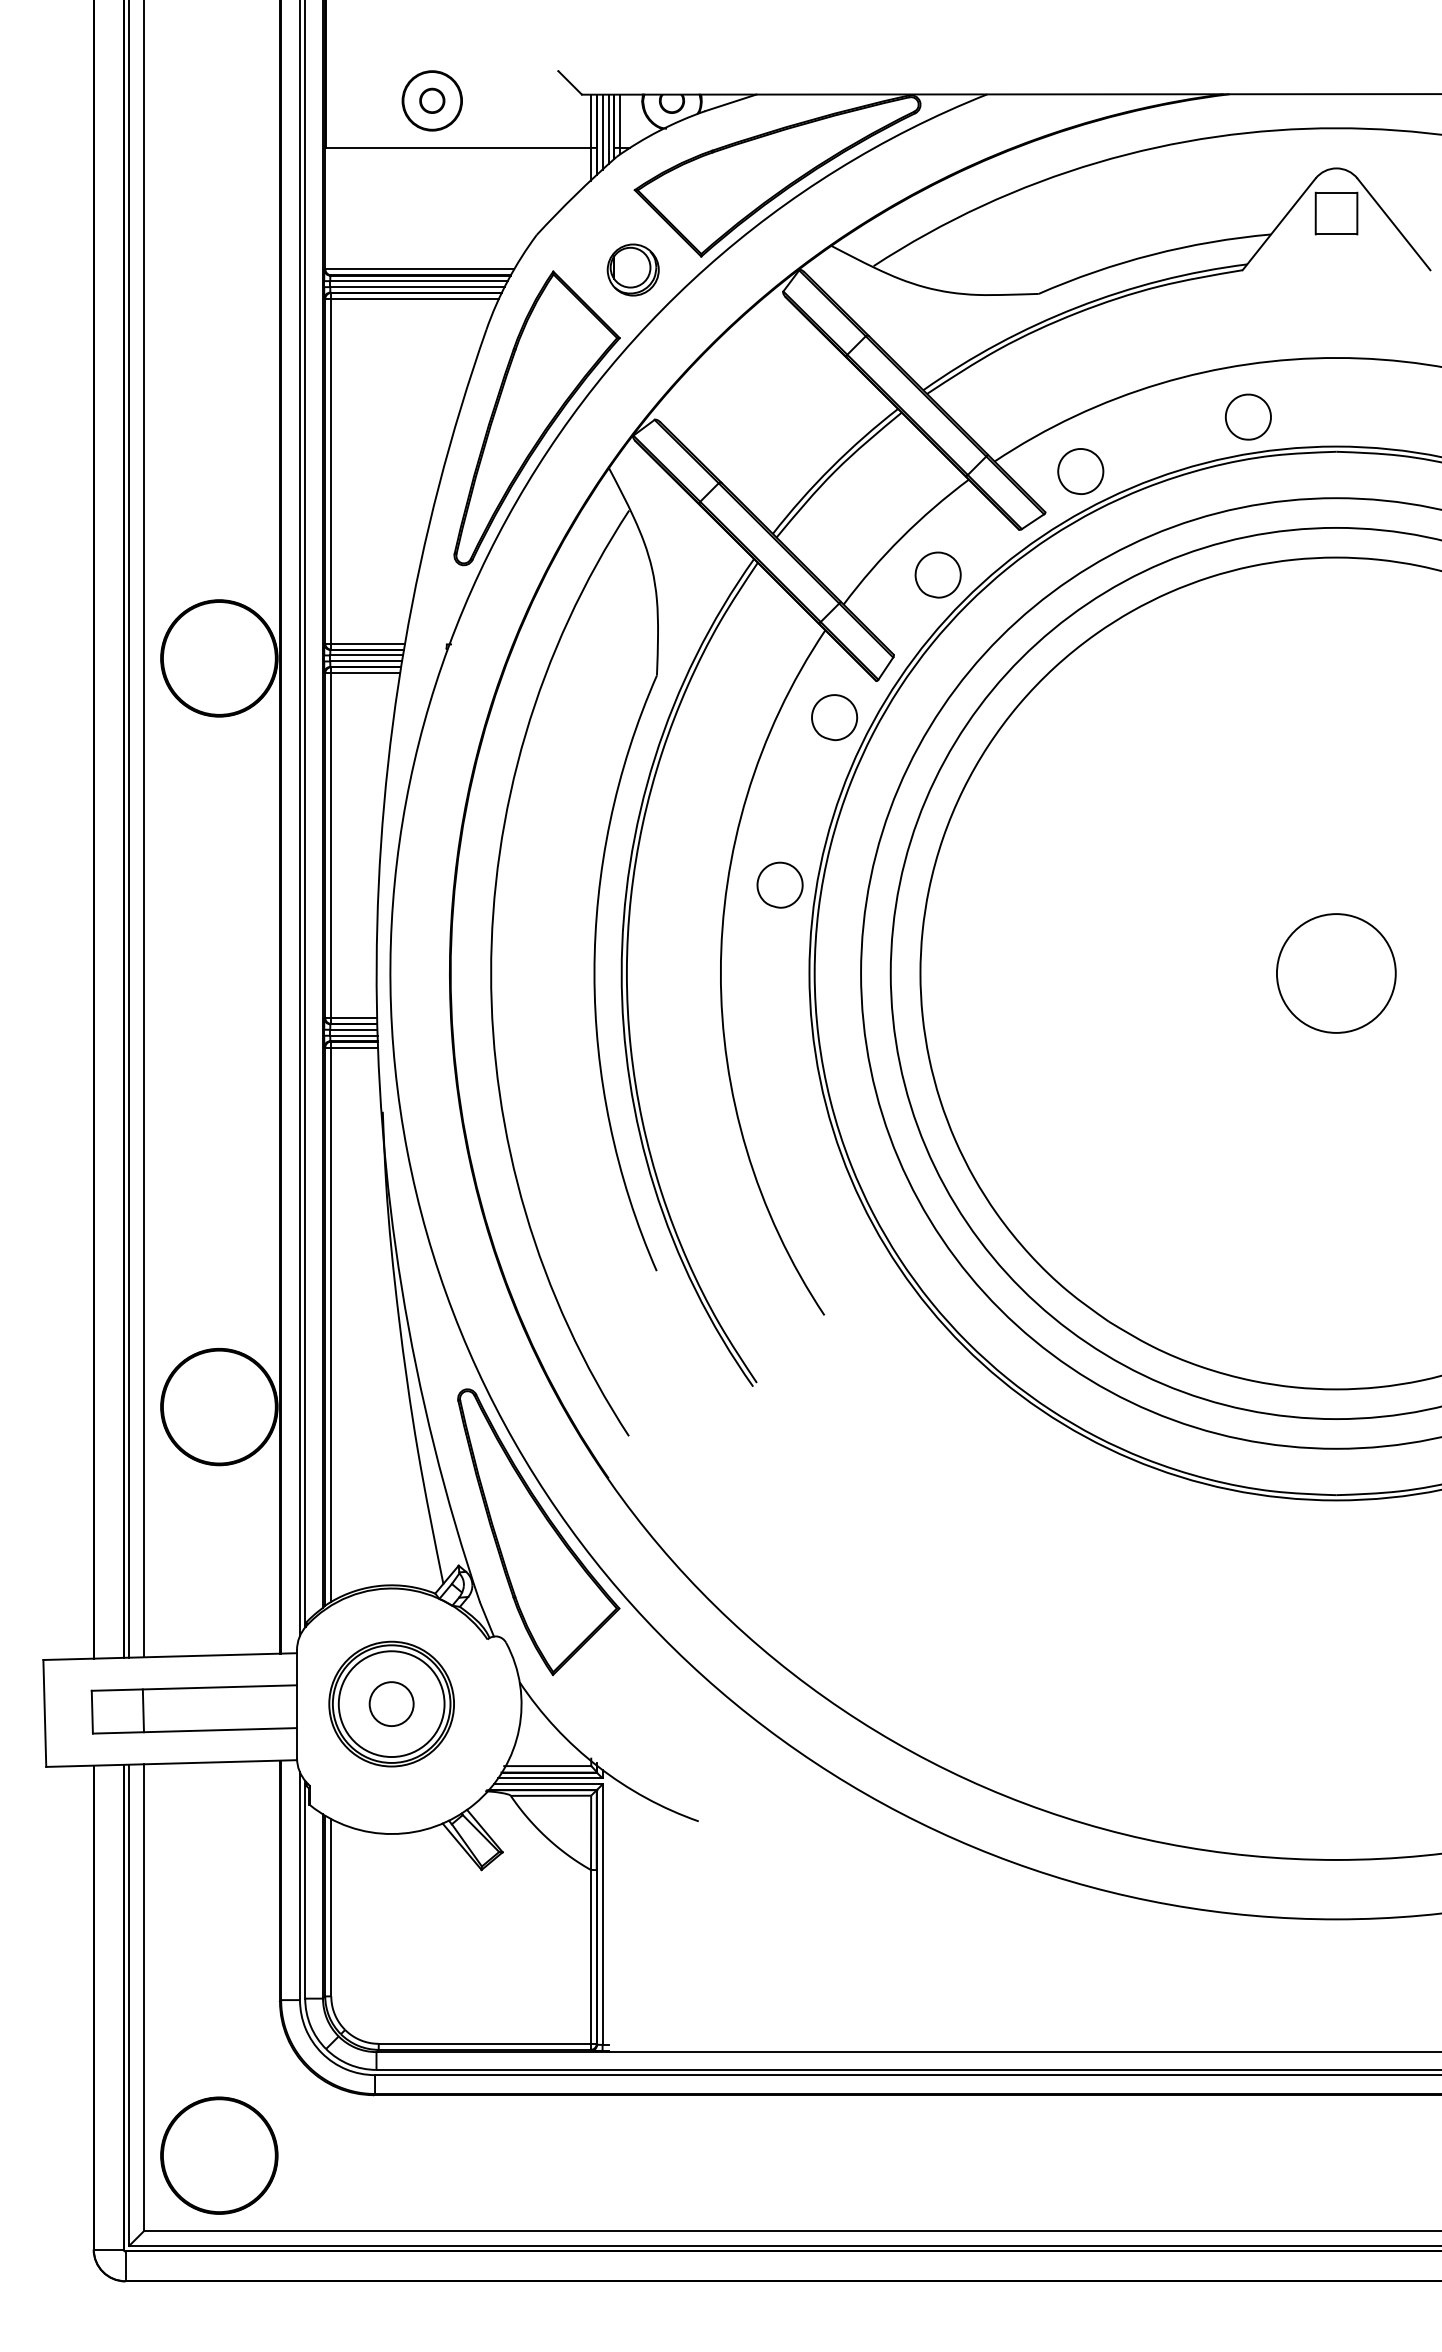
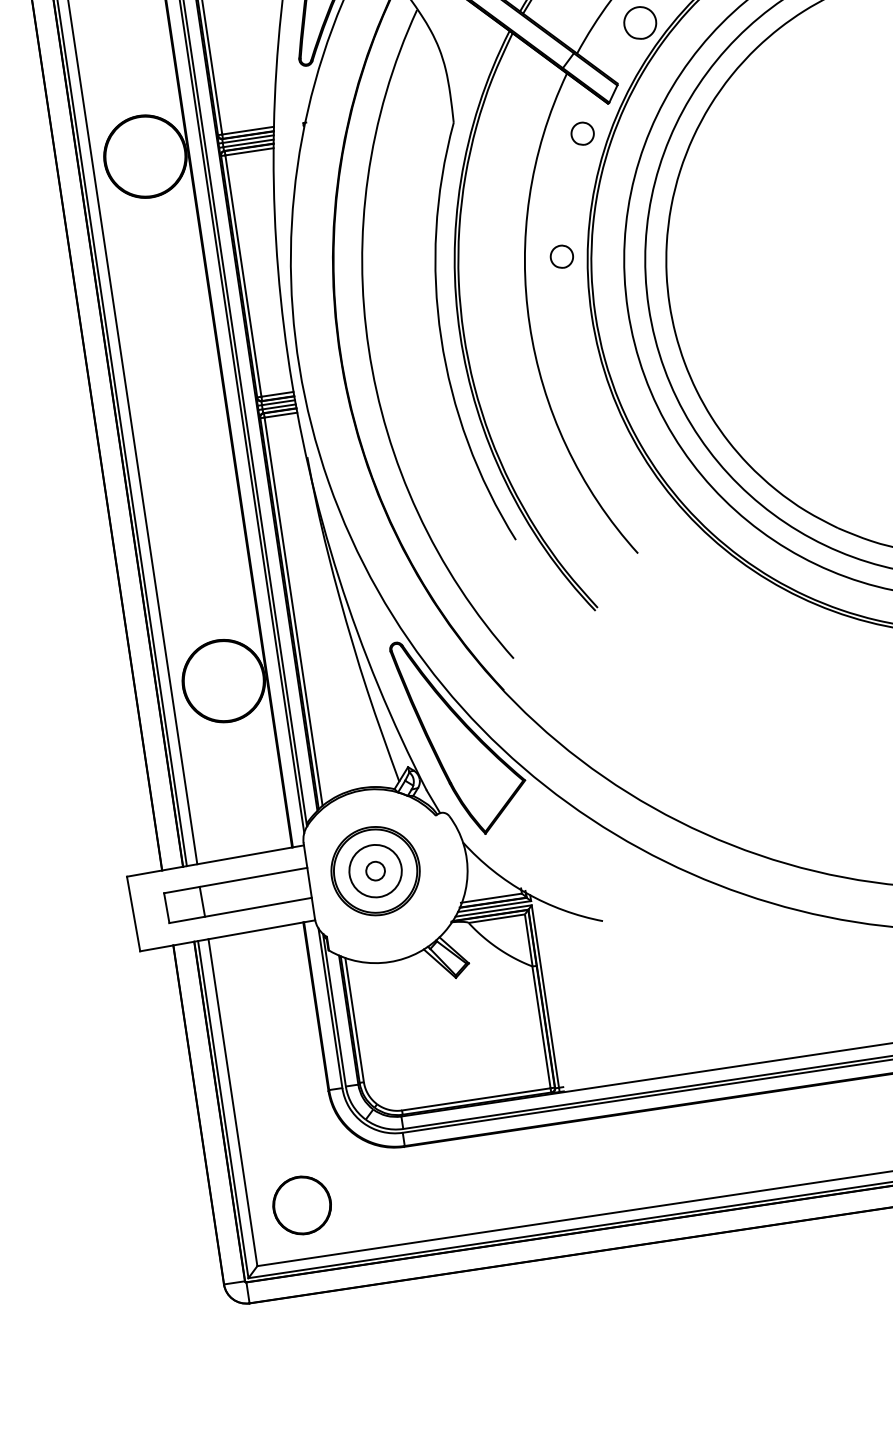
part: (834, 717) -> (582, 133), size x0.7
part: (779, 884) -> (561, 256), size x0.7
circle: (391, 1704) -> (375, 871), size x0.6
circle: (391, 1704) -> (375, 871), size x0.7
part: (219, 2155) -> (302, 1205), size x0.7

